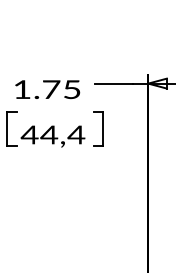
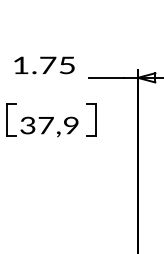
text: (47, 89) -> (44, 65), moved
text: (53, 134) -> (49, 125), 44,4 -> 37,9

